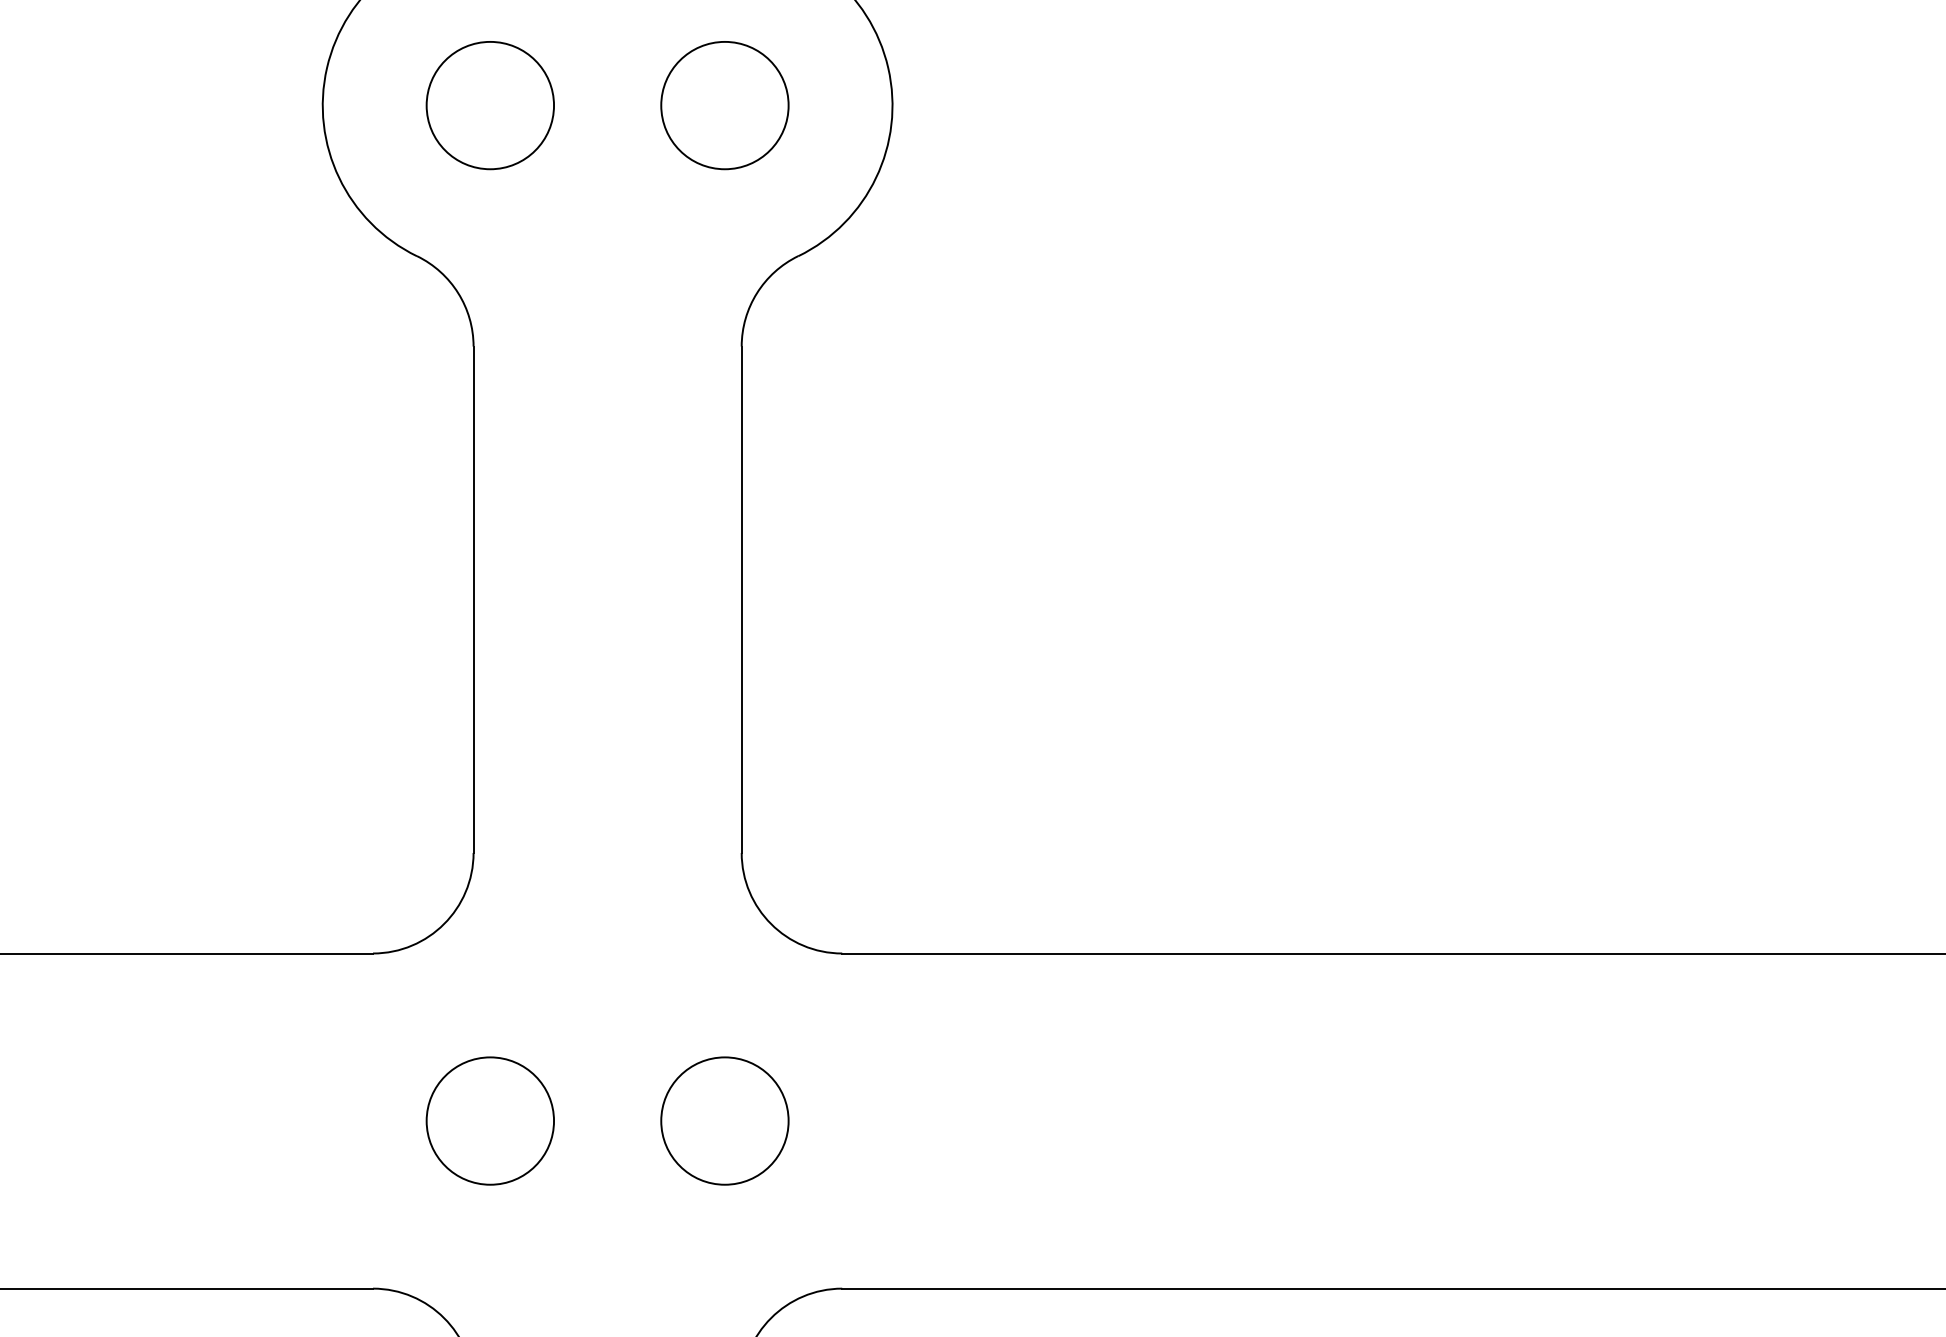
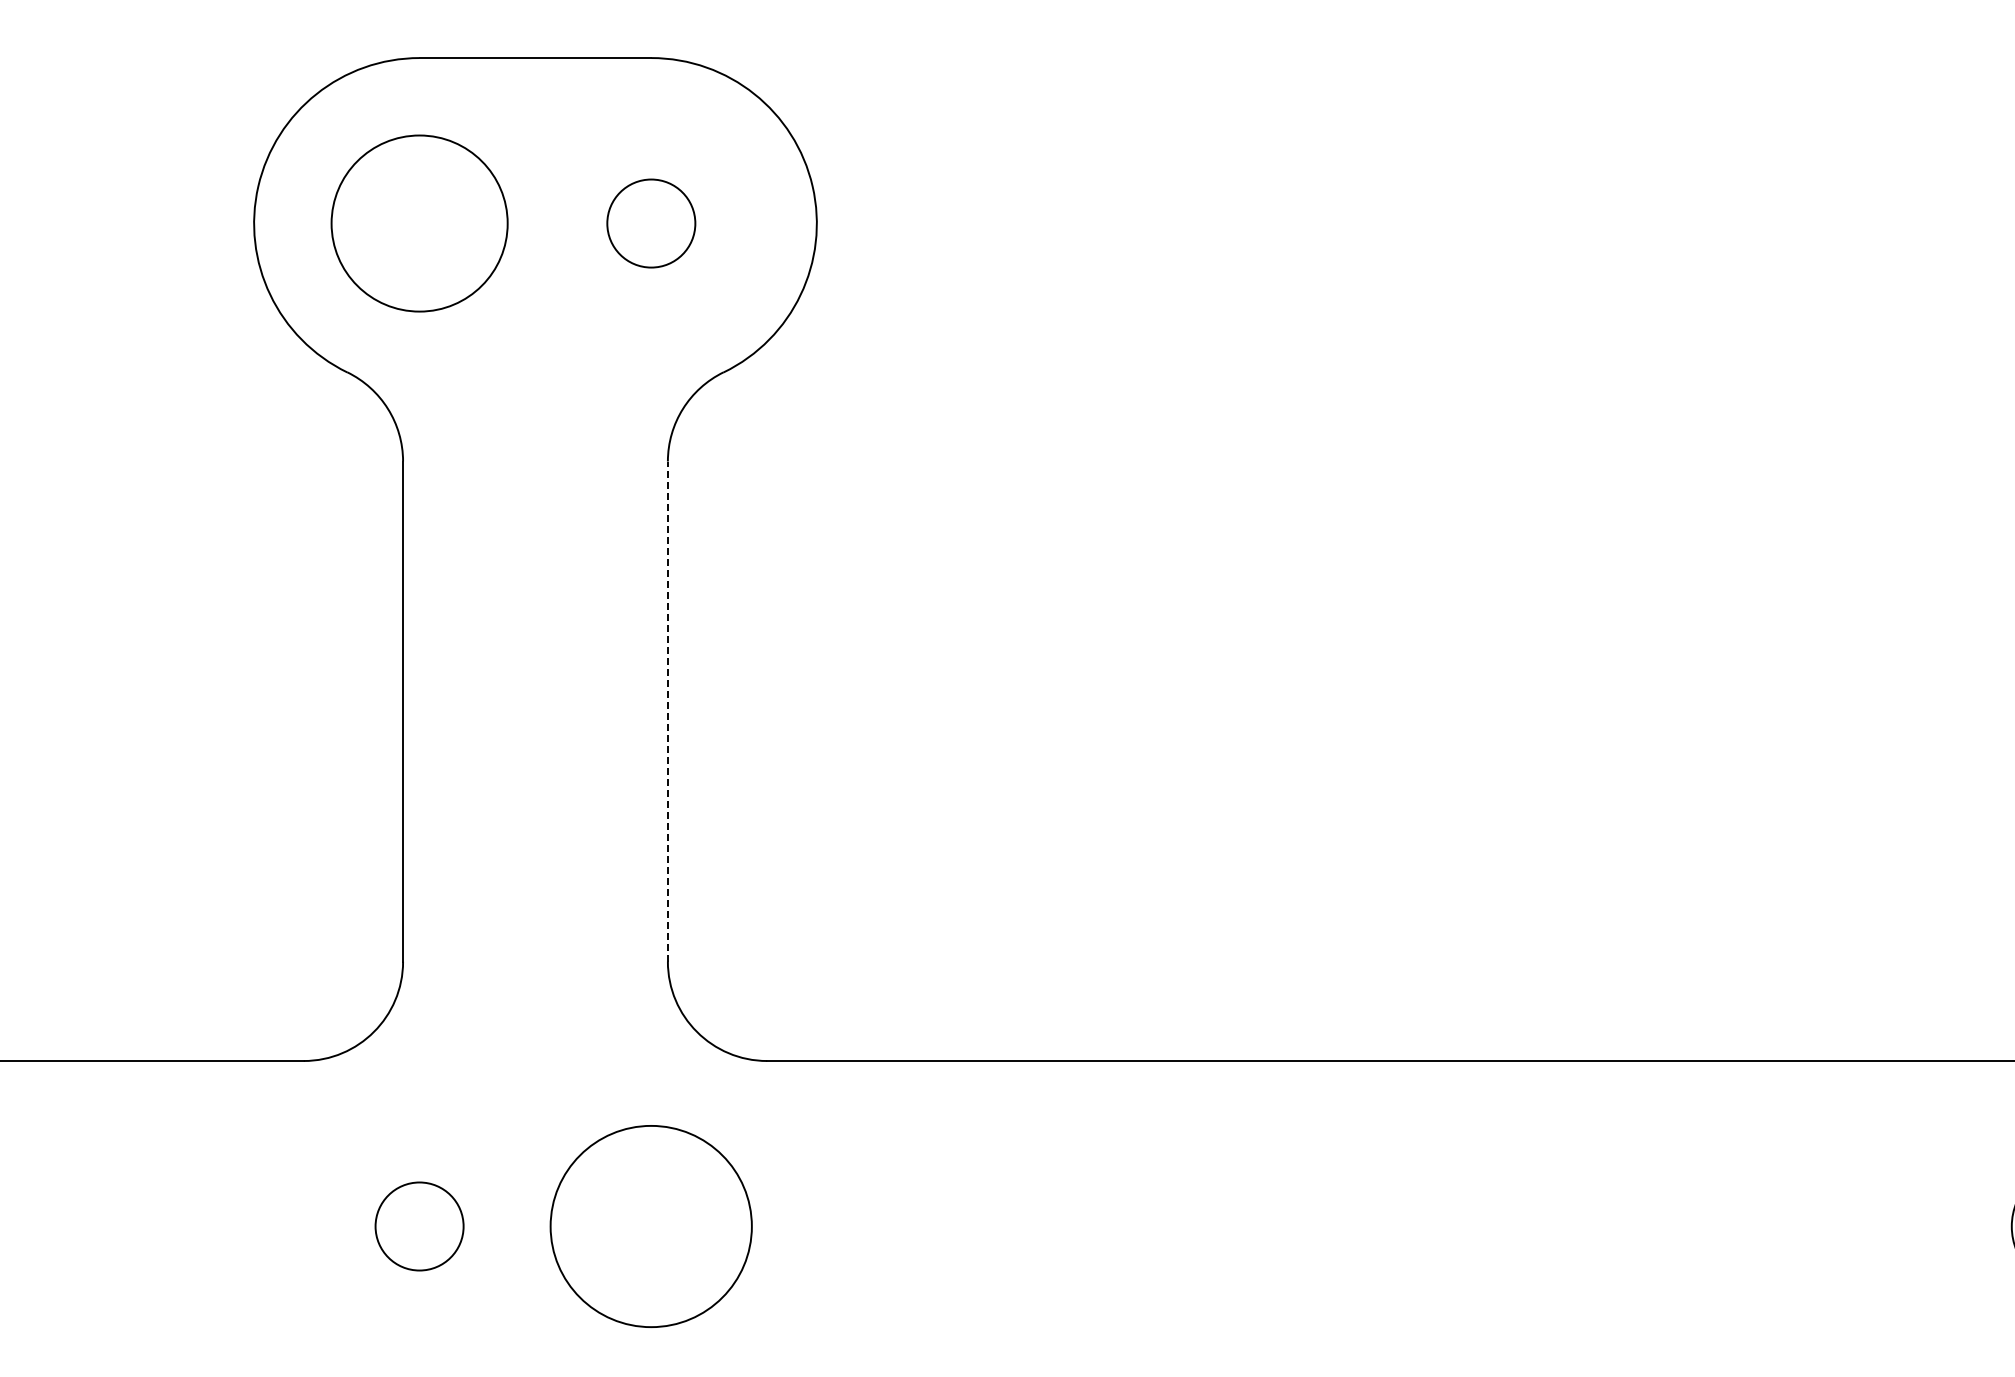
circle: (490, 105) -> (419, 223), size x1.4
circle: (725, 105) -> (651, 223), size x0.7
line: (741, 599) -> (667, 711), solid -> dashed
circle: (490, 1121) -> (419, 1226), size x0.7
circle: (725, 1121) -> (651, 1226), size x1.6

